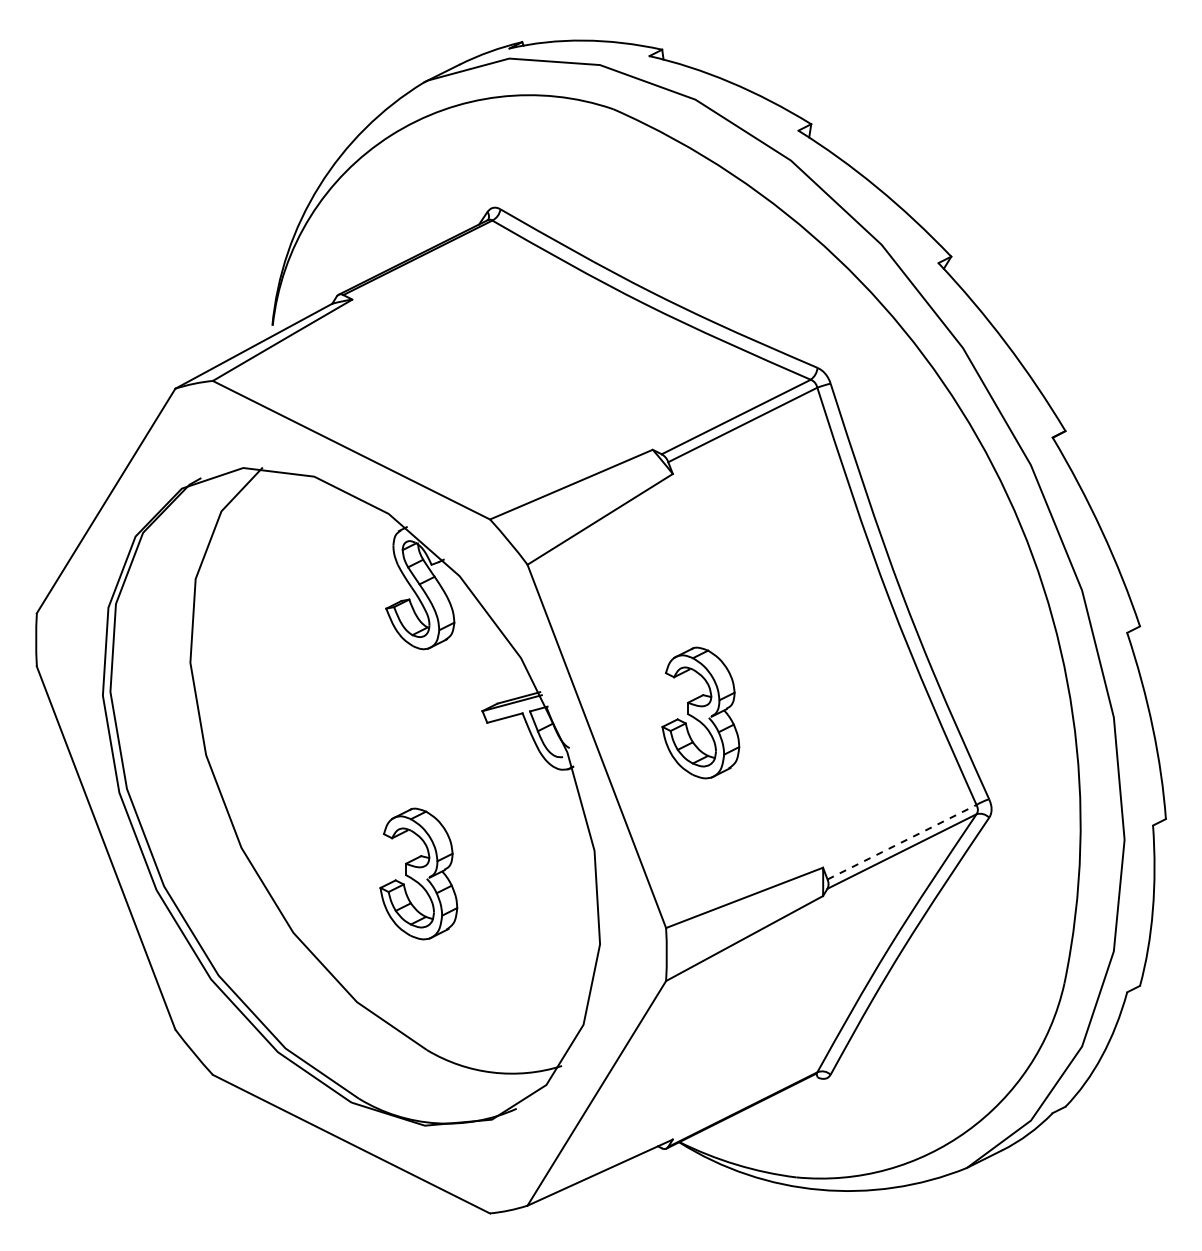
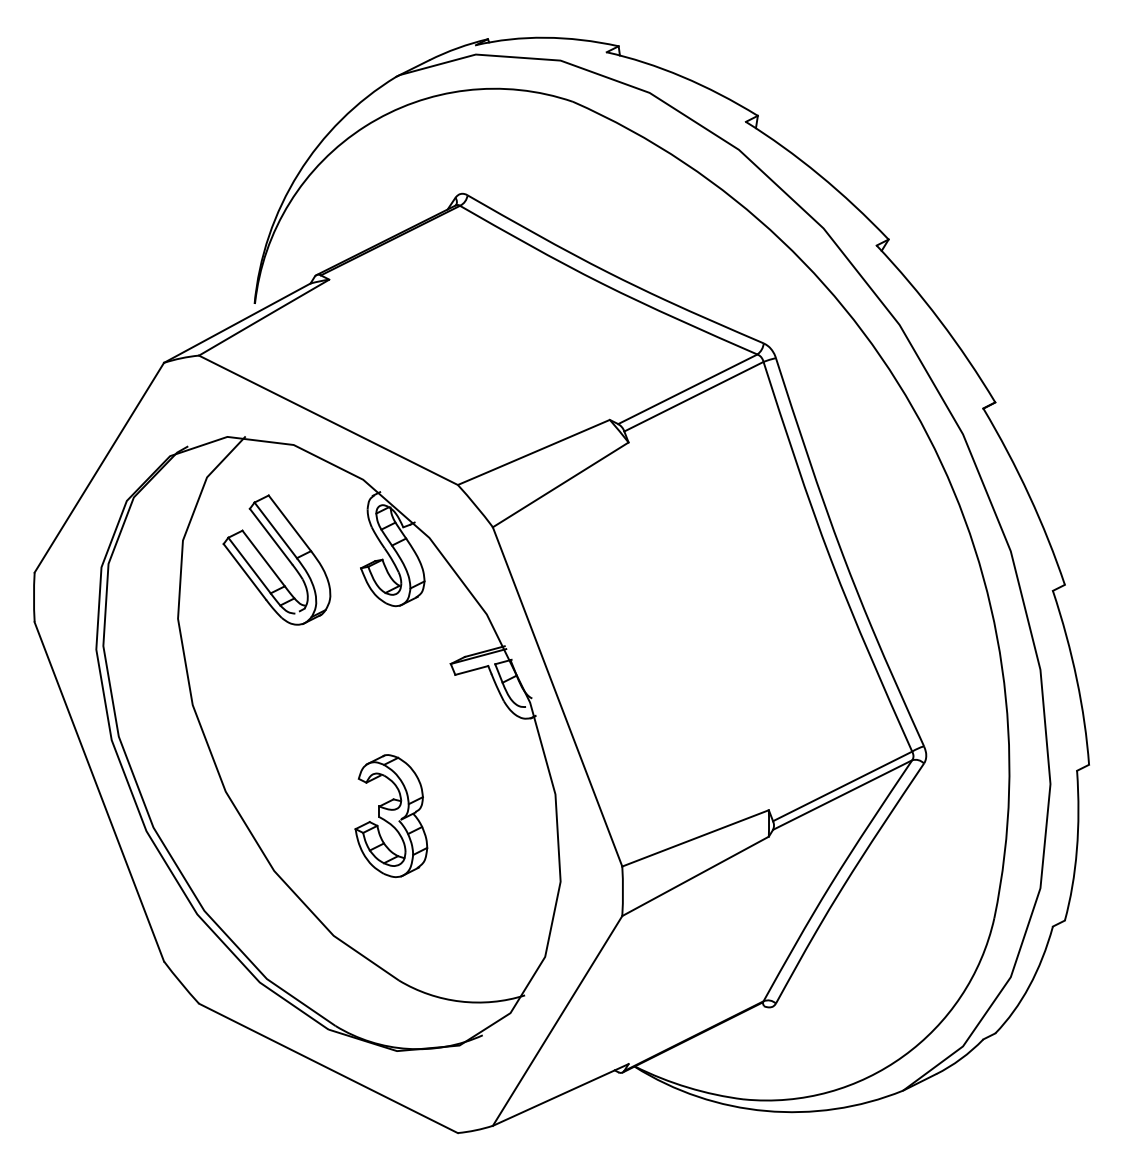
part: (303, 594) -> (283, 555), added
part: (700, 712) -> (654, 665), removed
line: (902, 842) -> (843, 786), dashed -> solid

